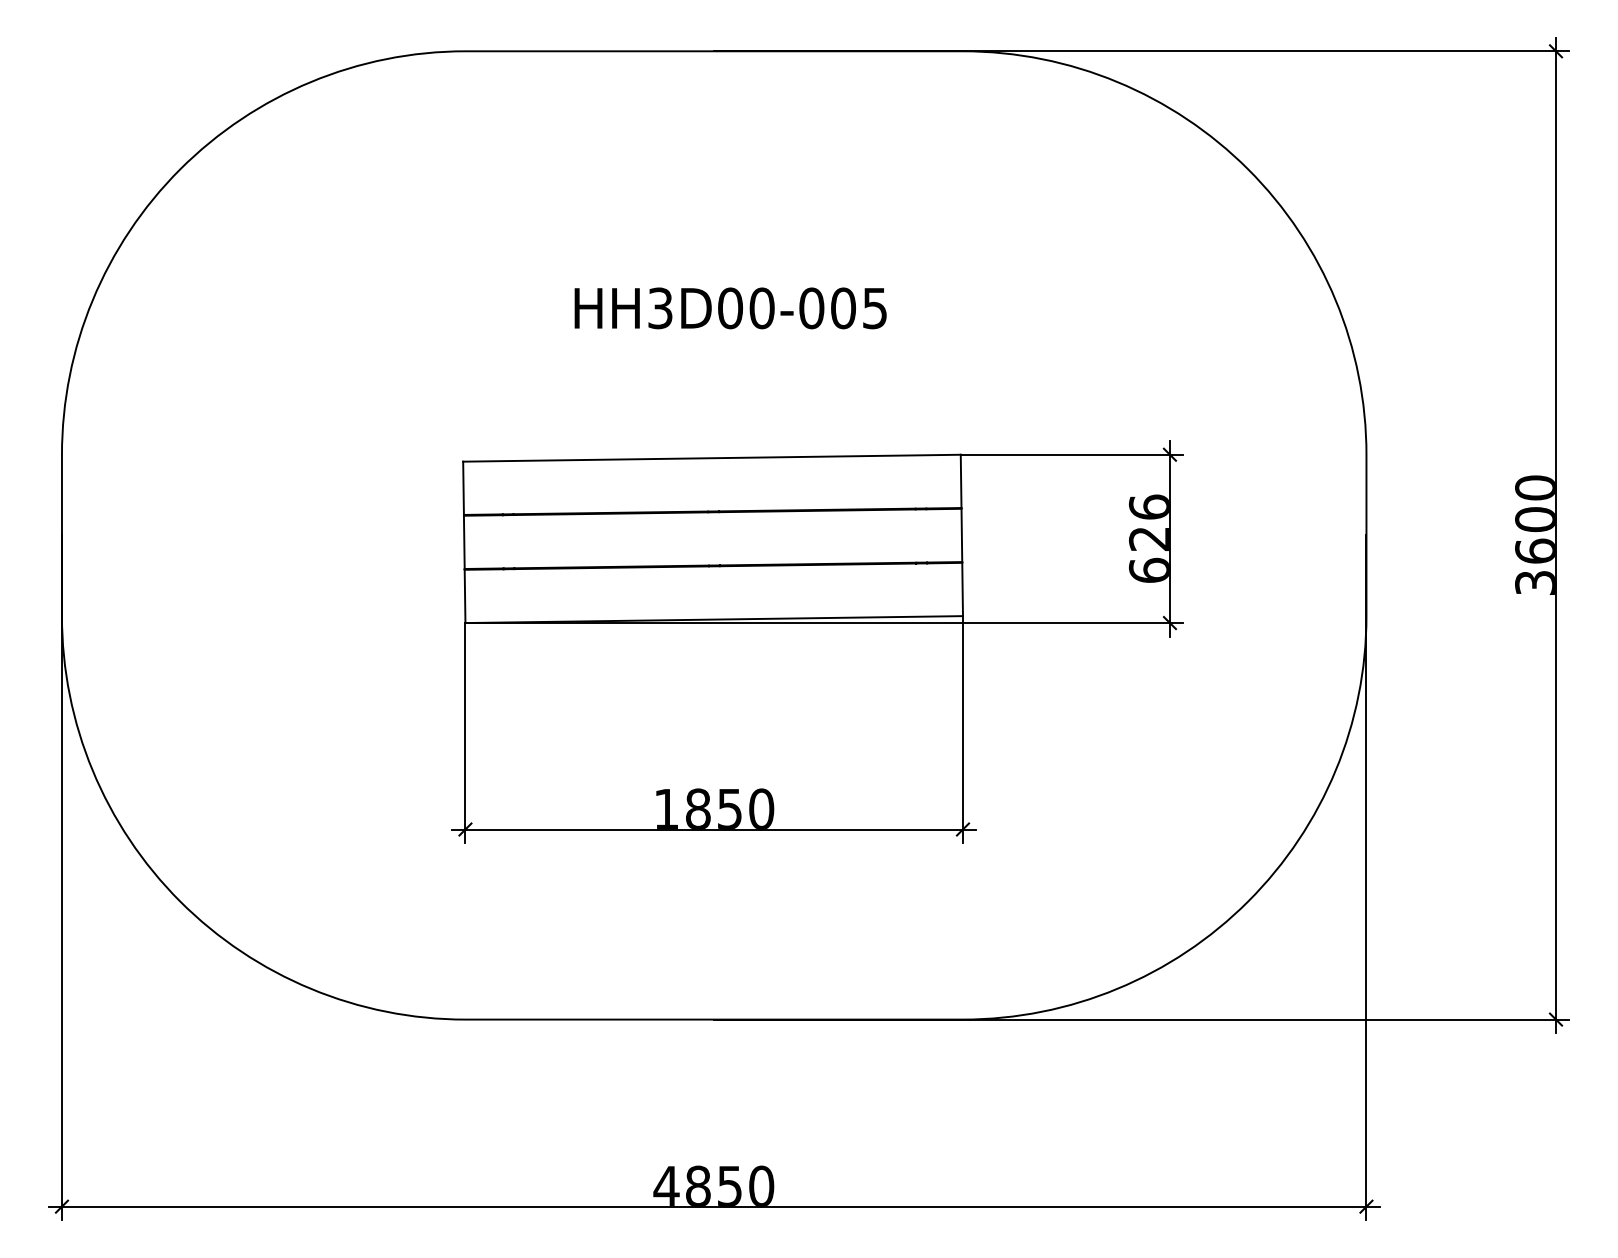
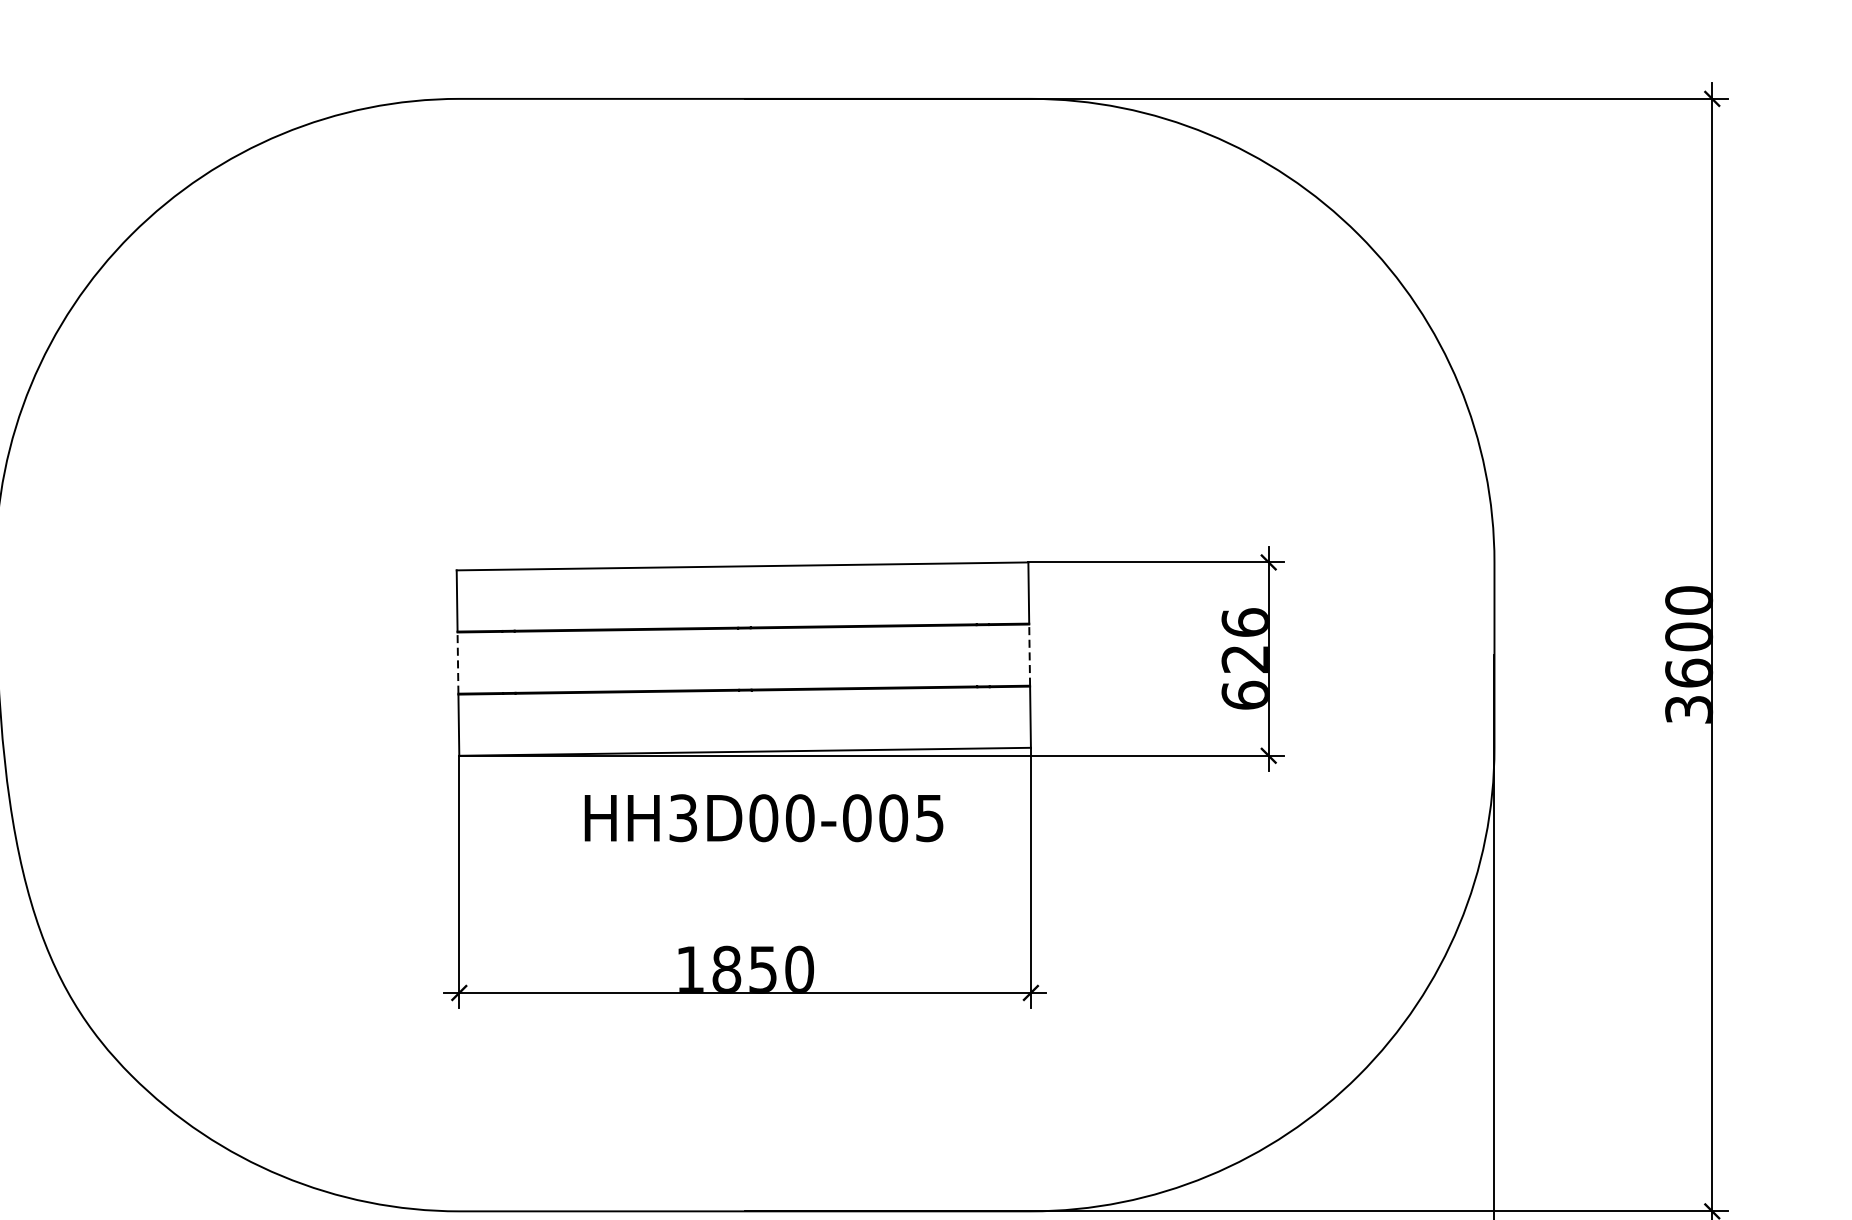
text: (730, 308) -> (763, 818), moved
line: (961, 535) -> (1029, 655), solid -> dashed
line: (464, 542) -> (458, 663), solid -> dashed

